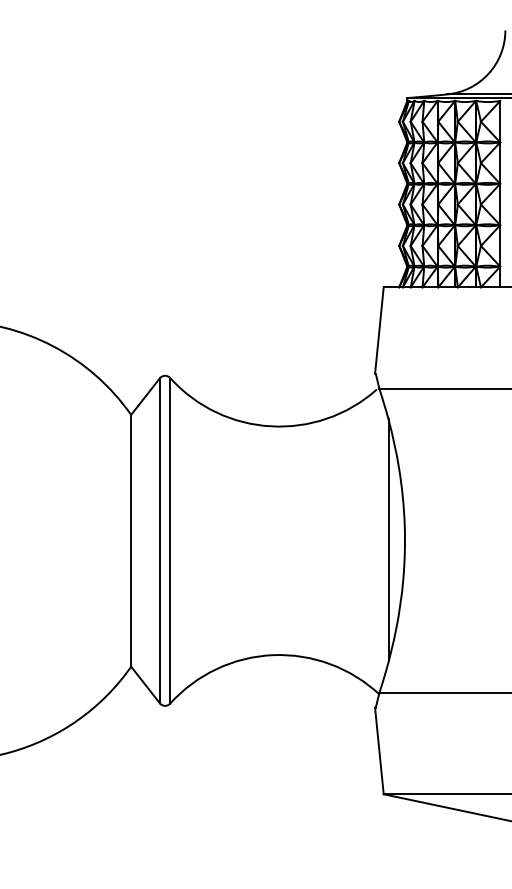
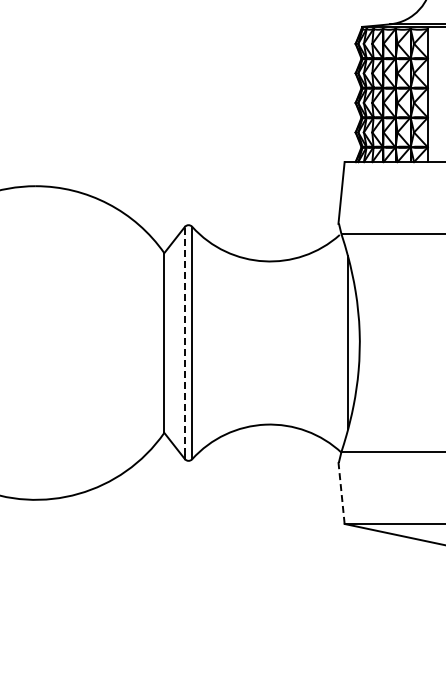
line: (159, 537) -> (184, 340), solid -> dashed
line: (379, 751) -> (341, 493), solid -> dashed

